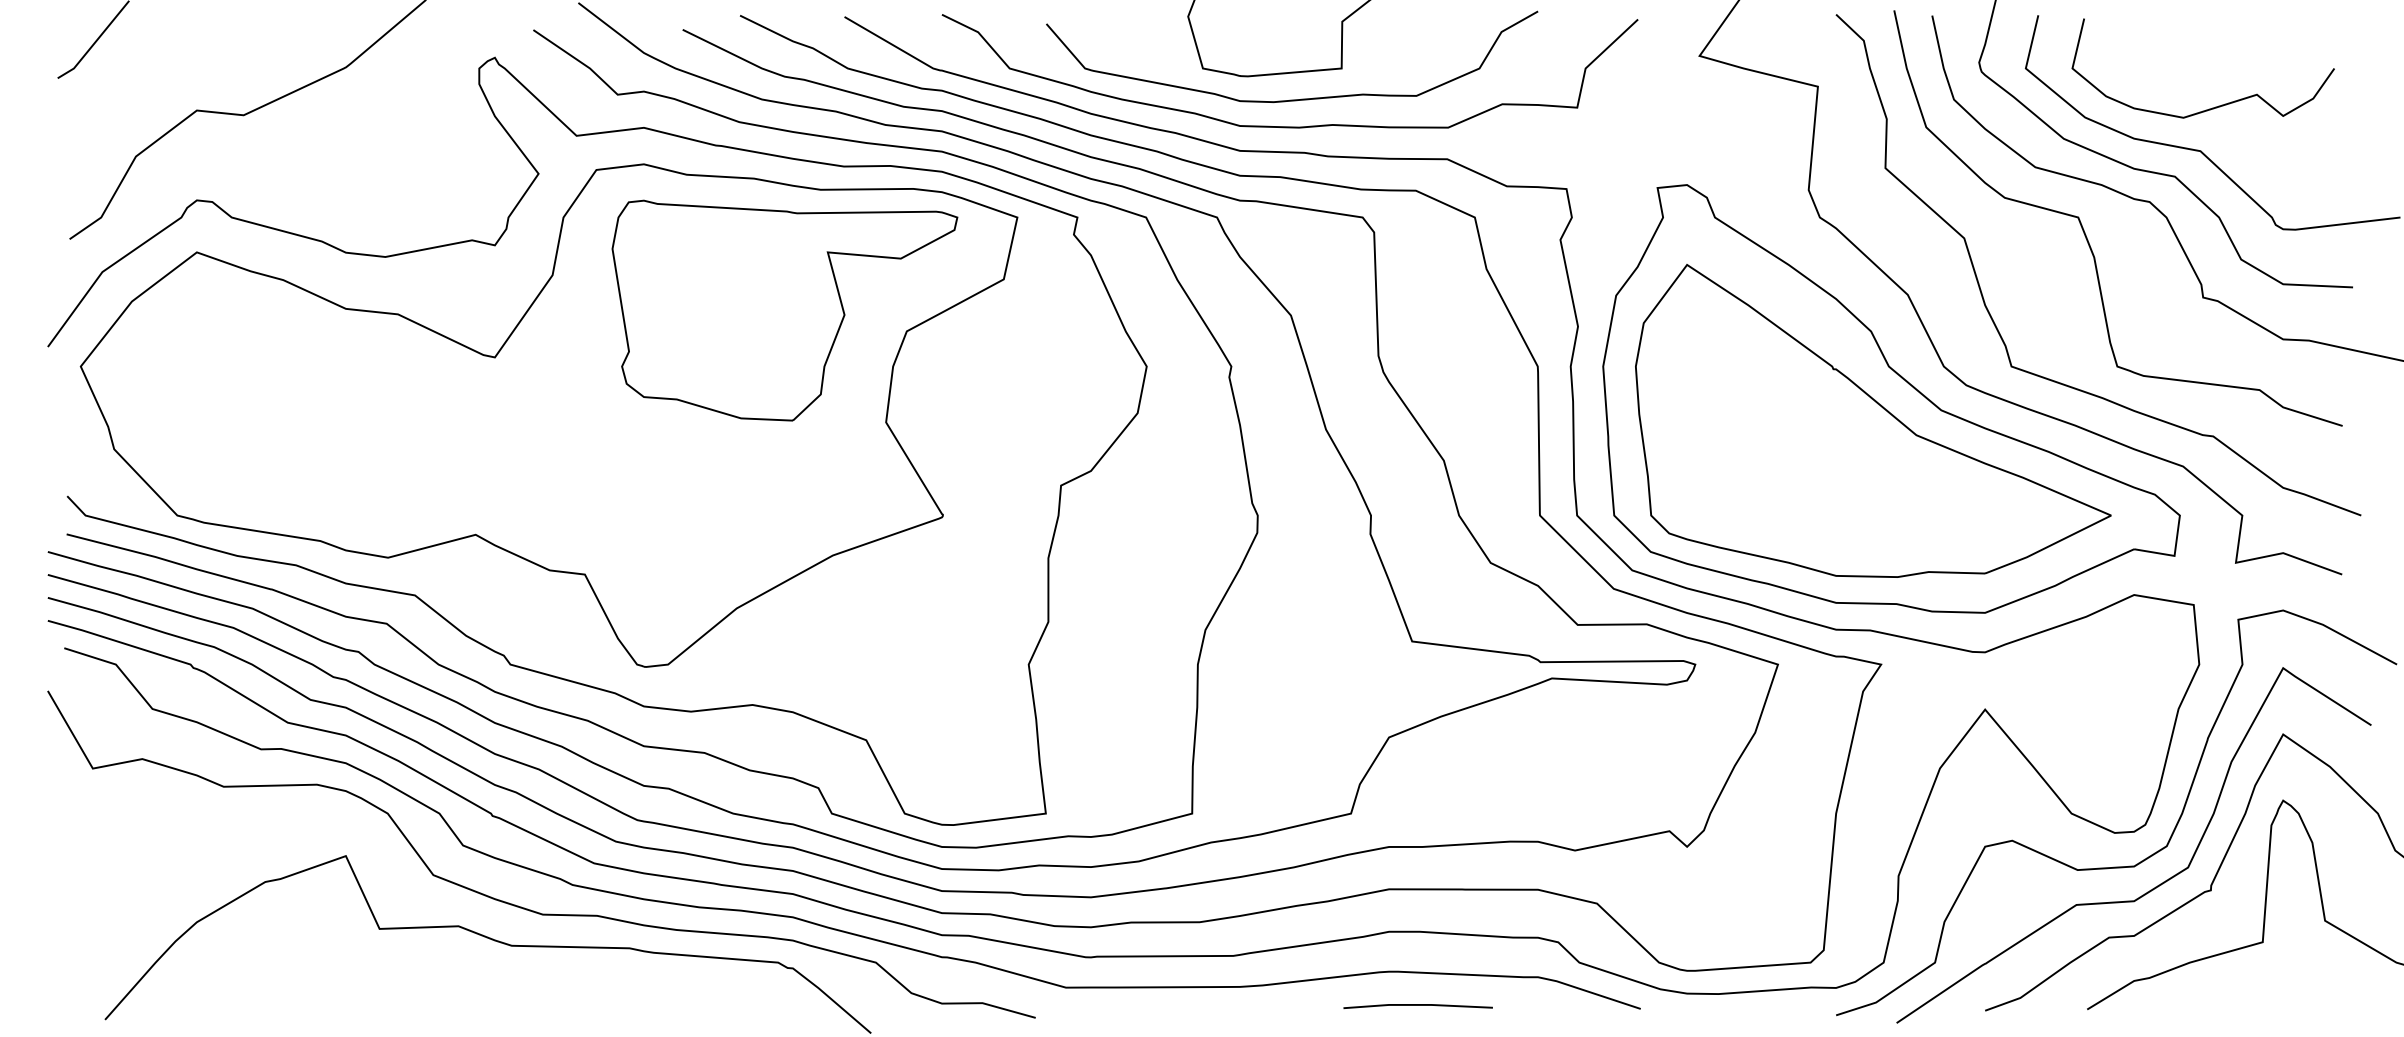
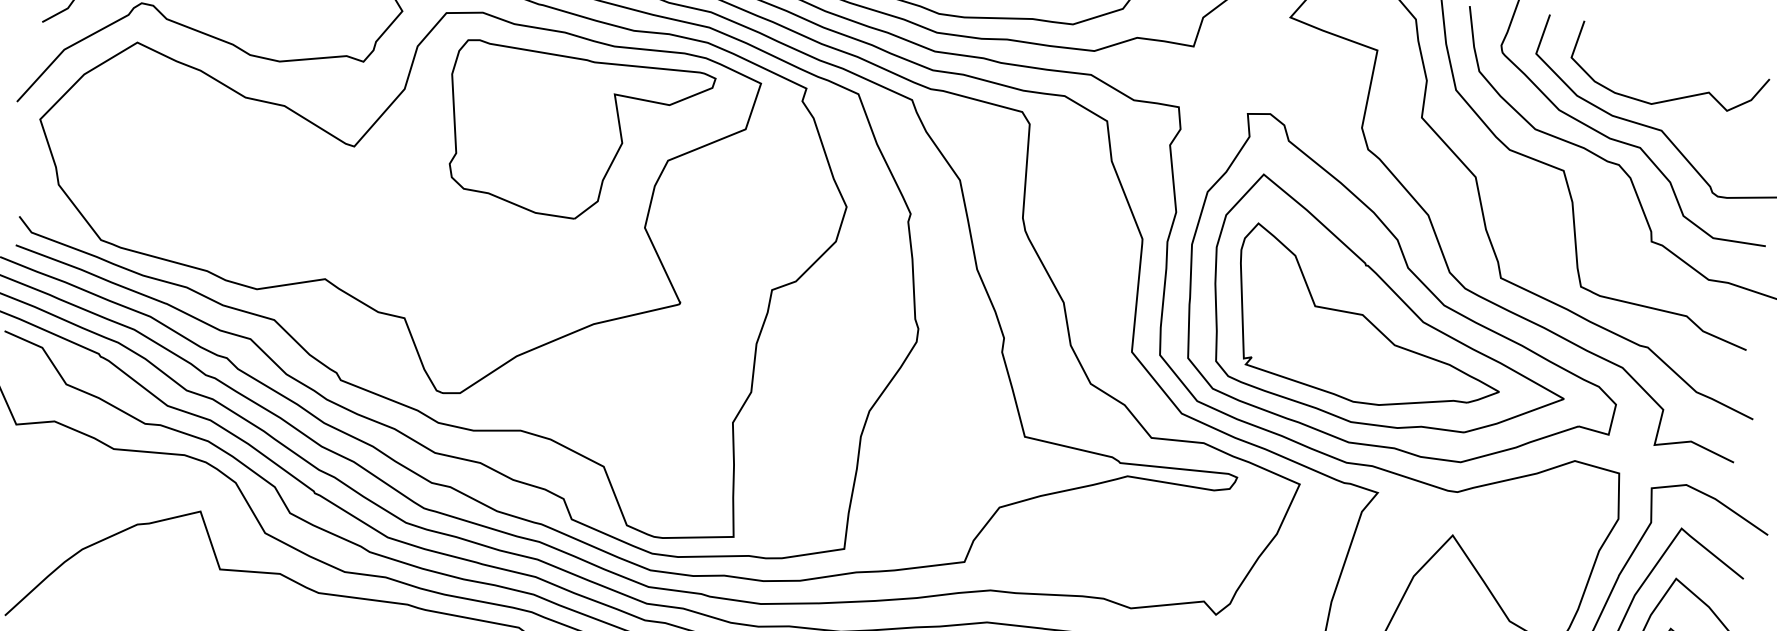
part: (1846, 439) -> (1370, 319), added

